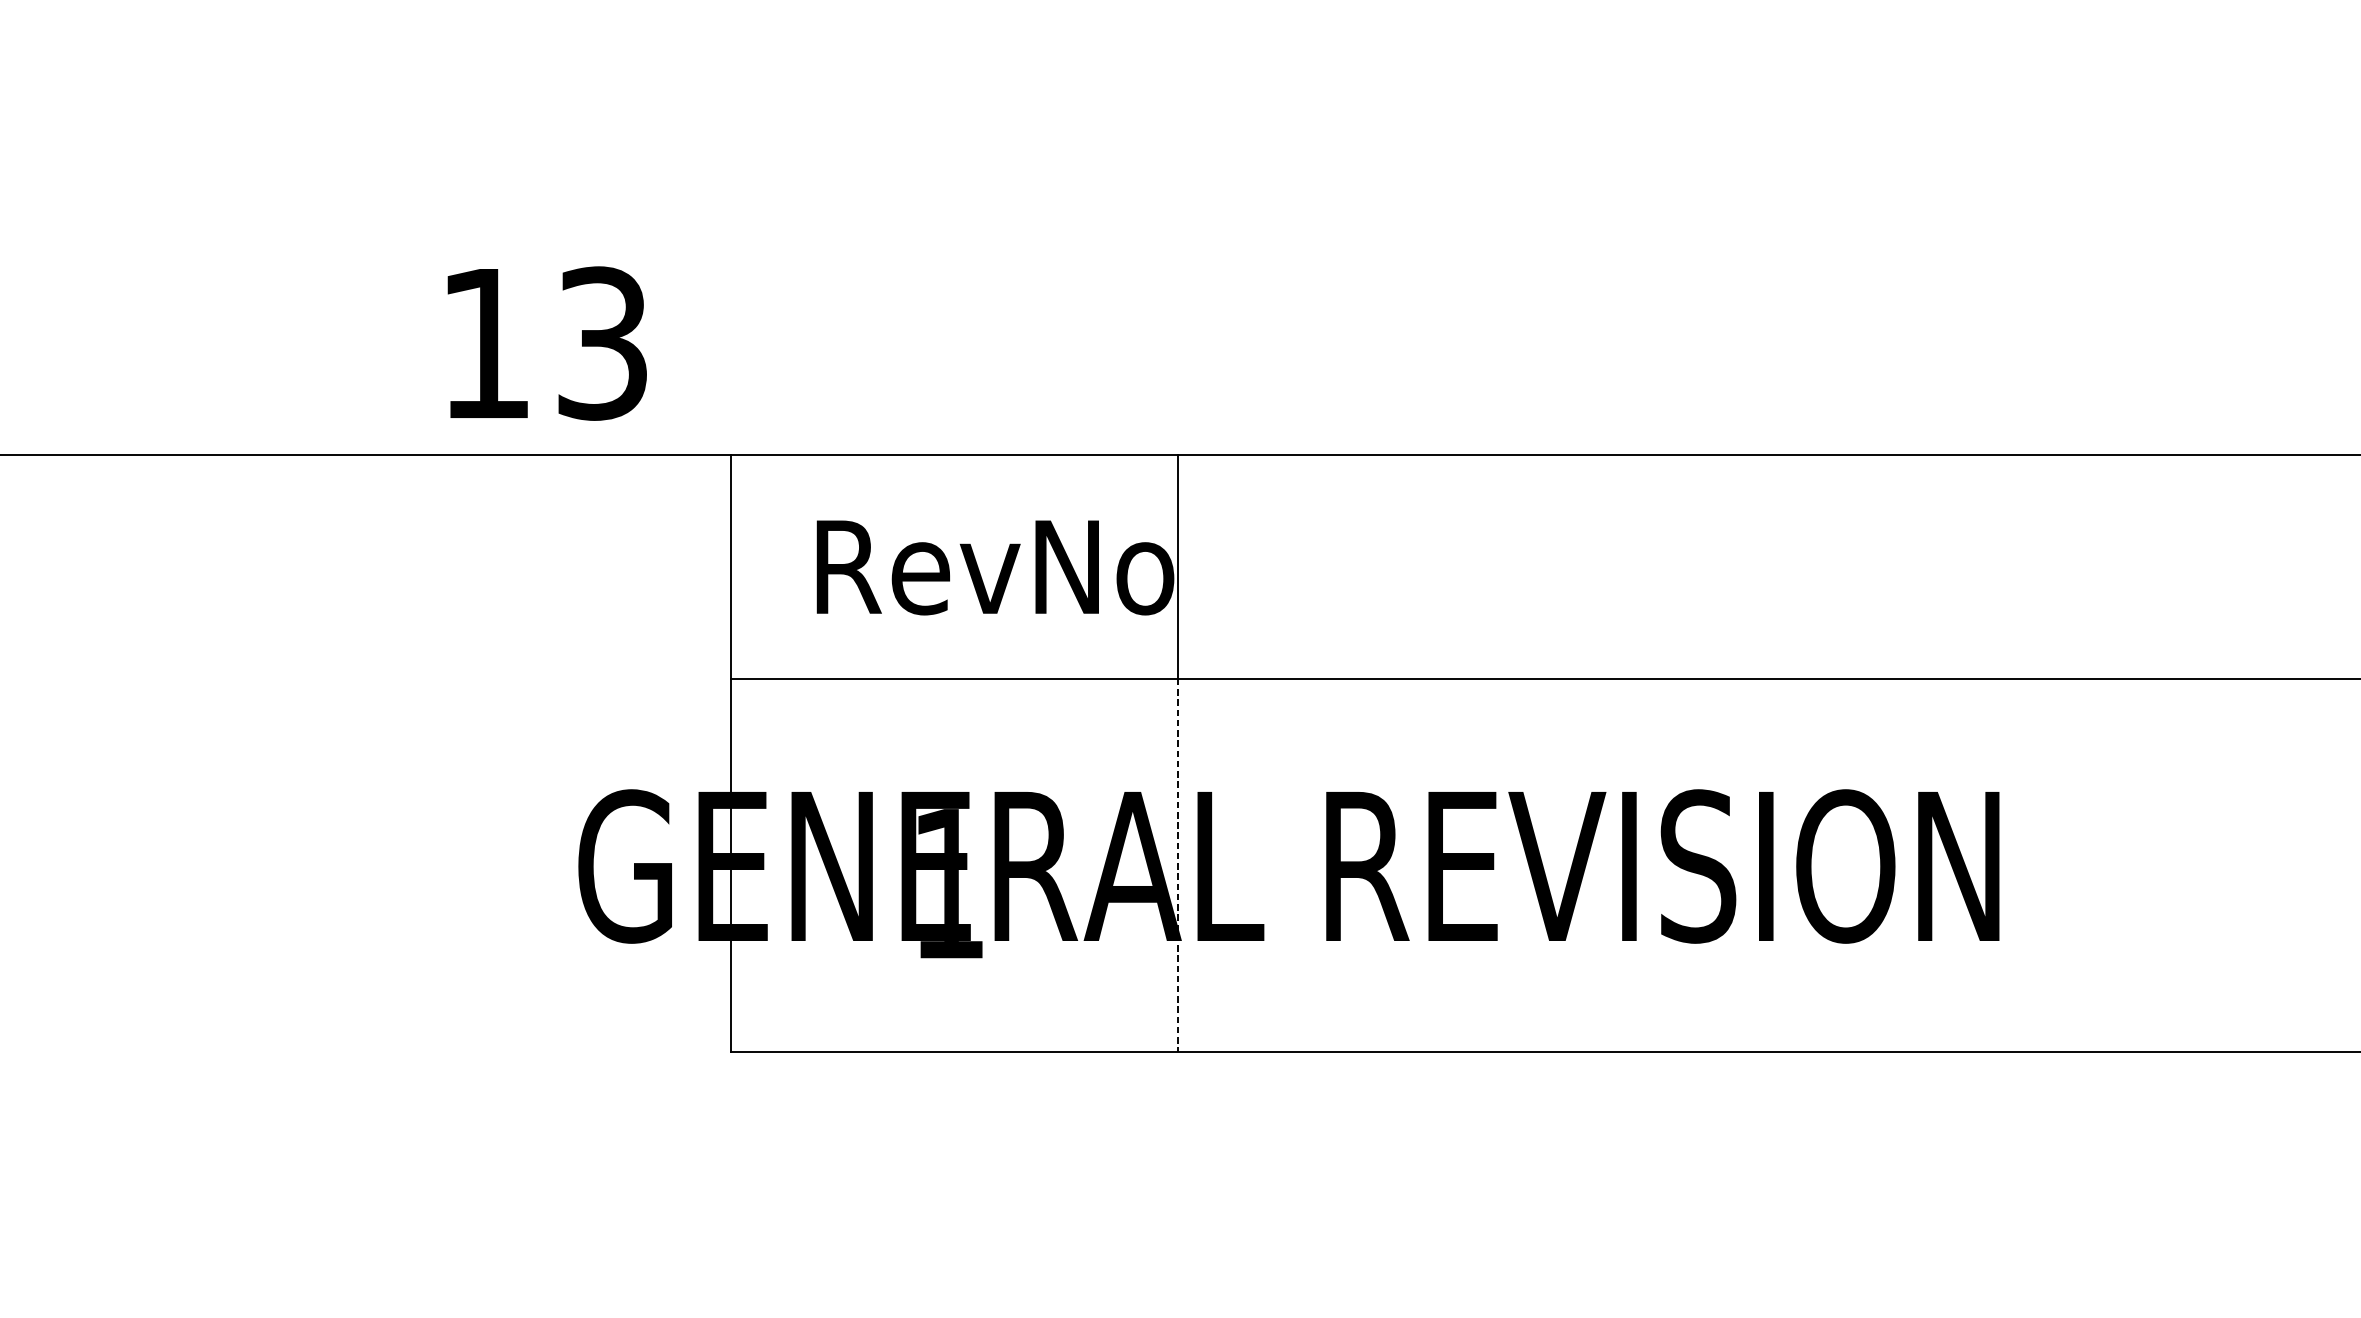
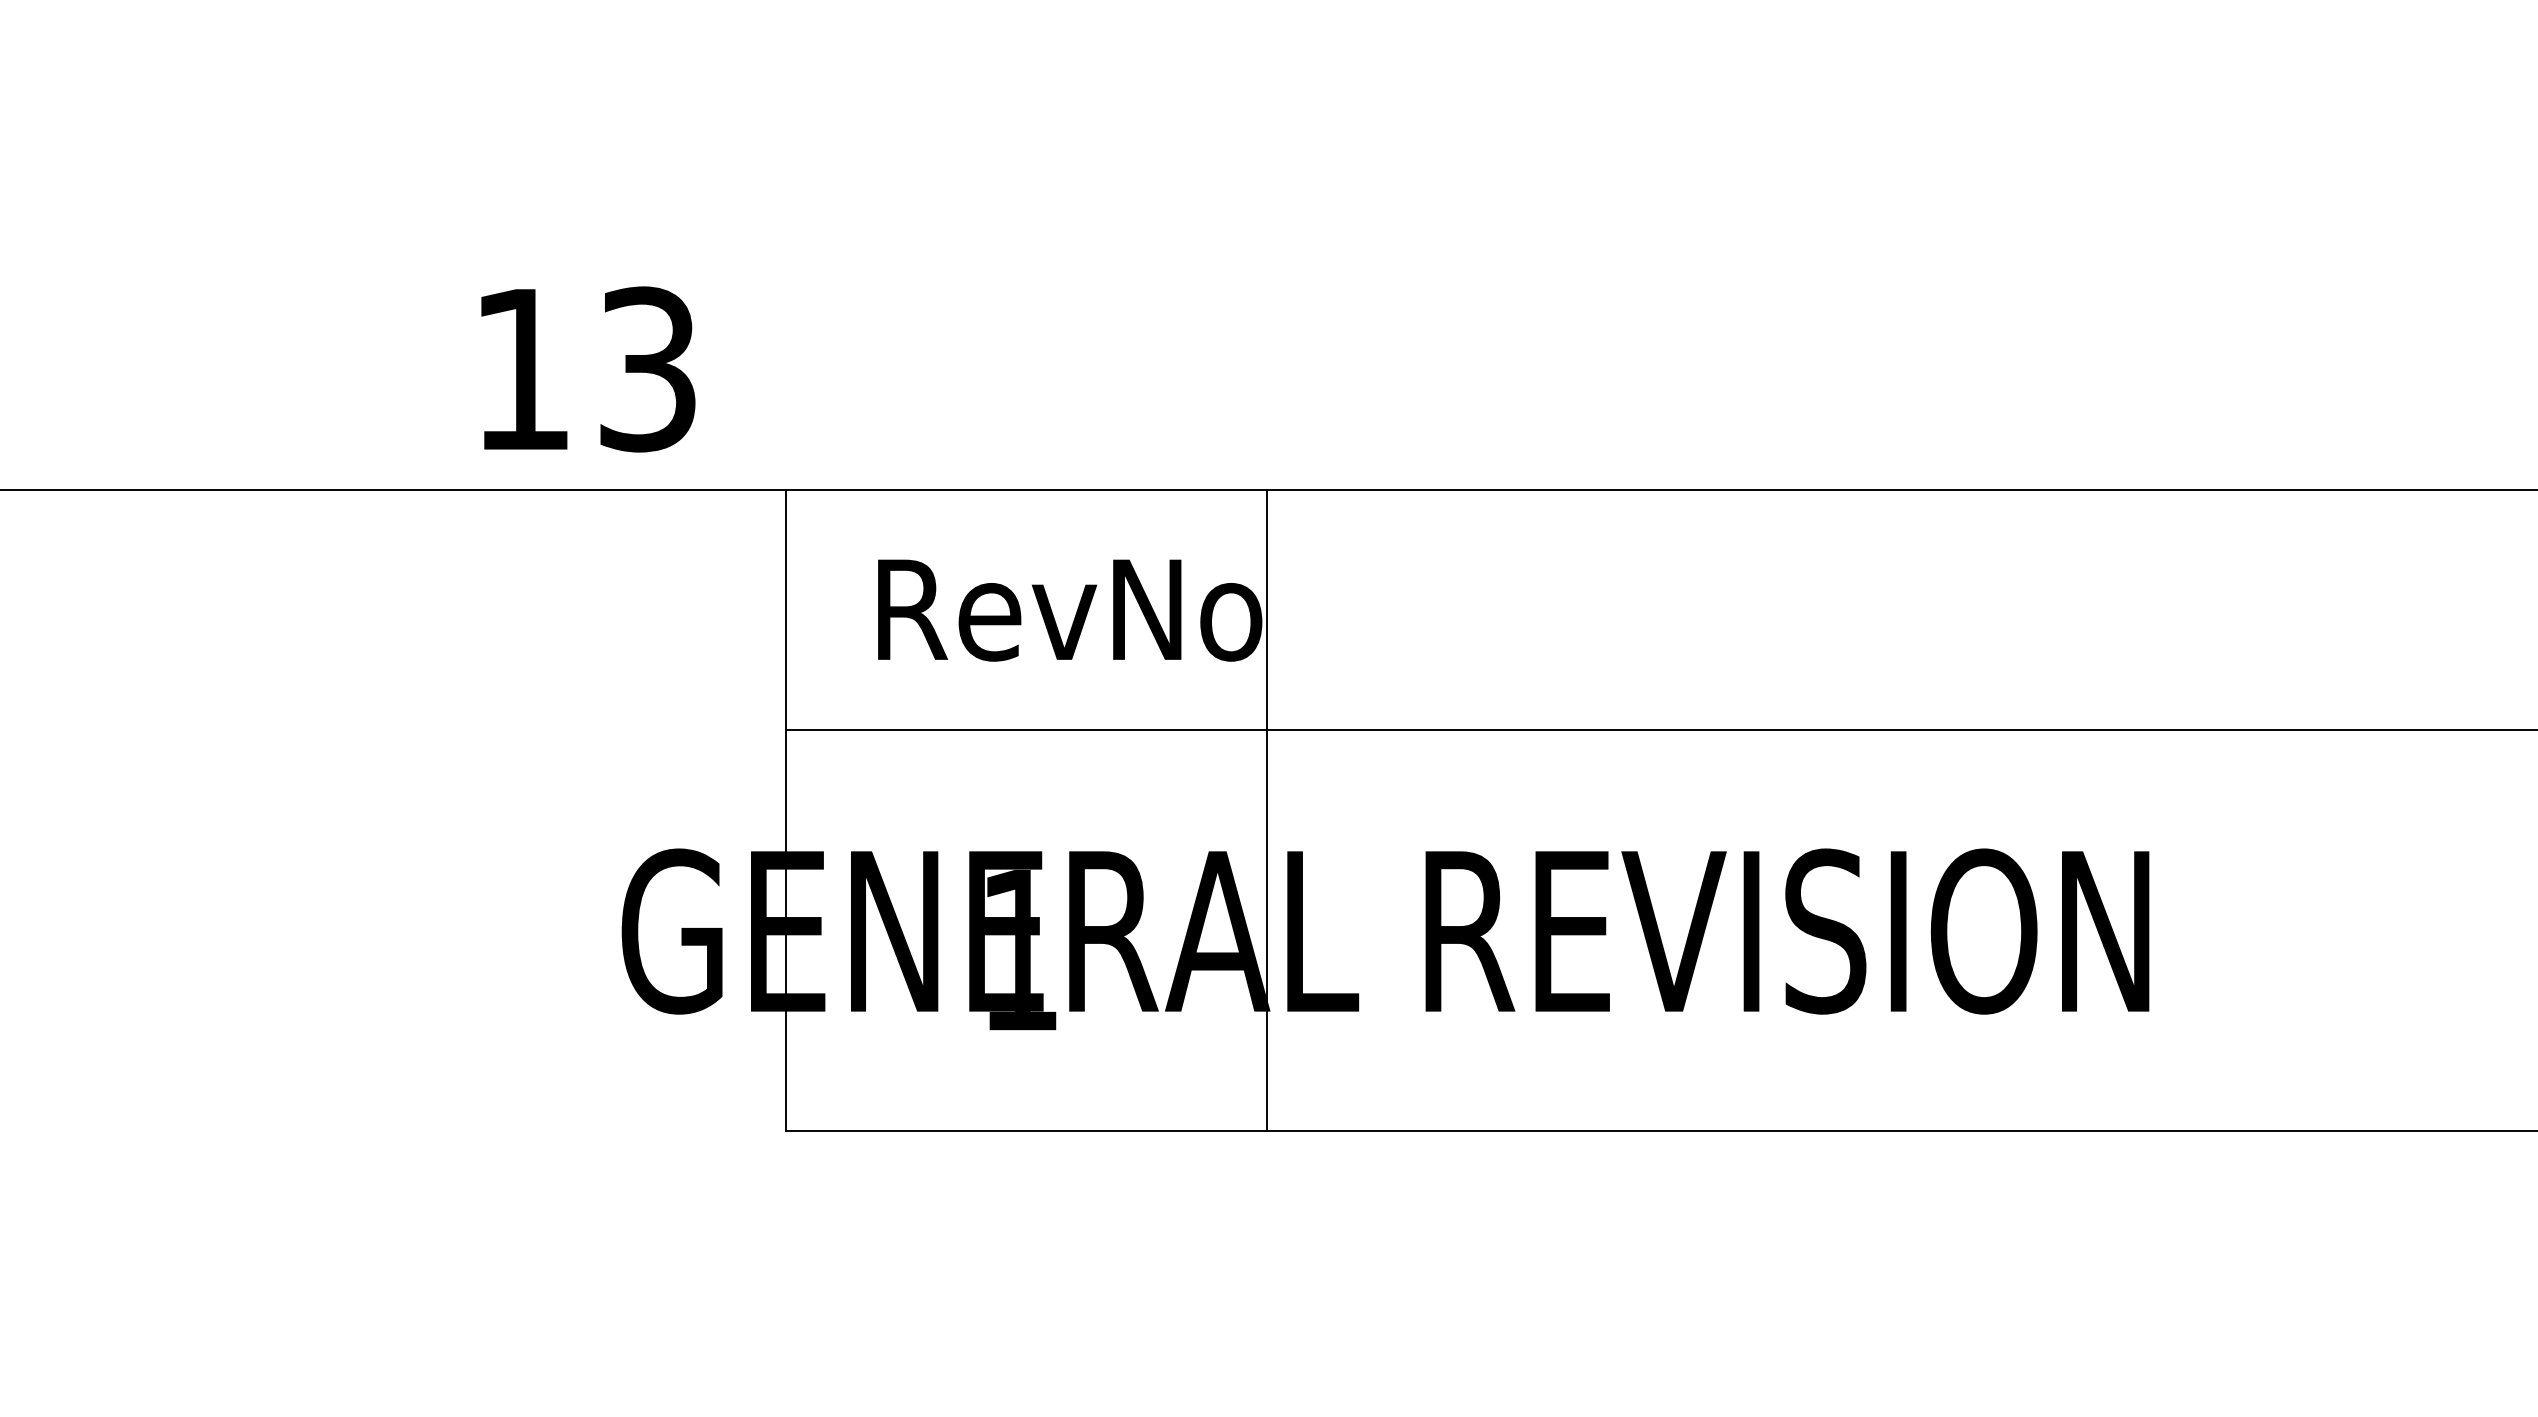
line: (1178, 865) -> (1266, 930), dashed -> solid

